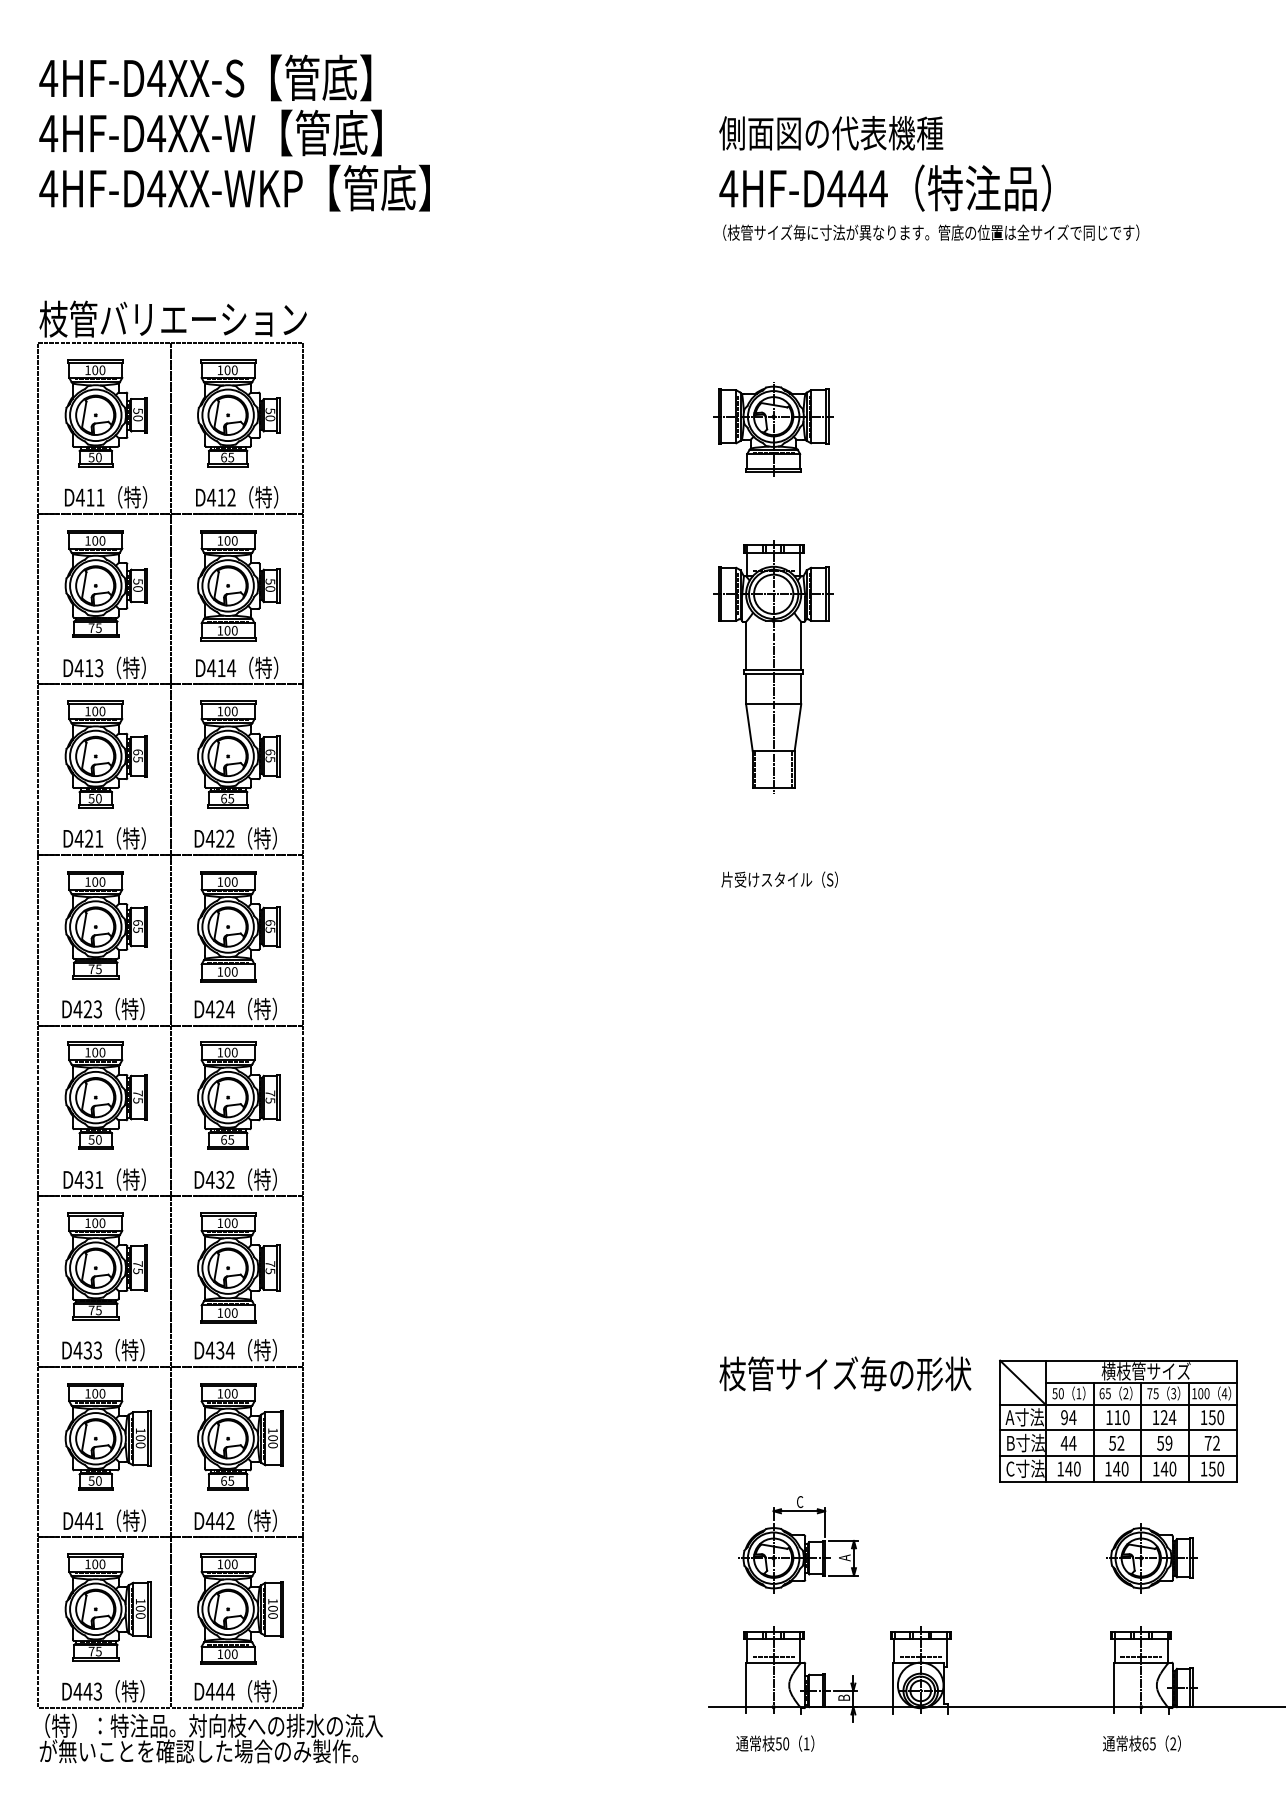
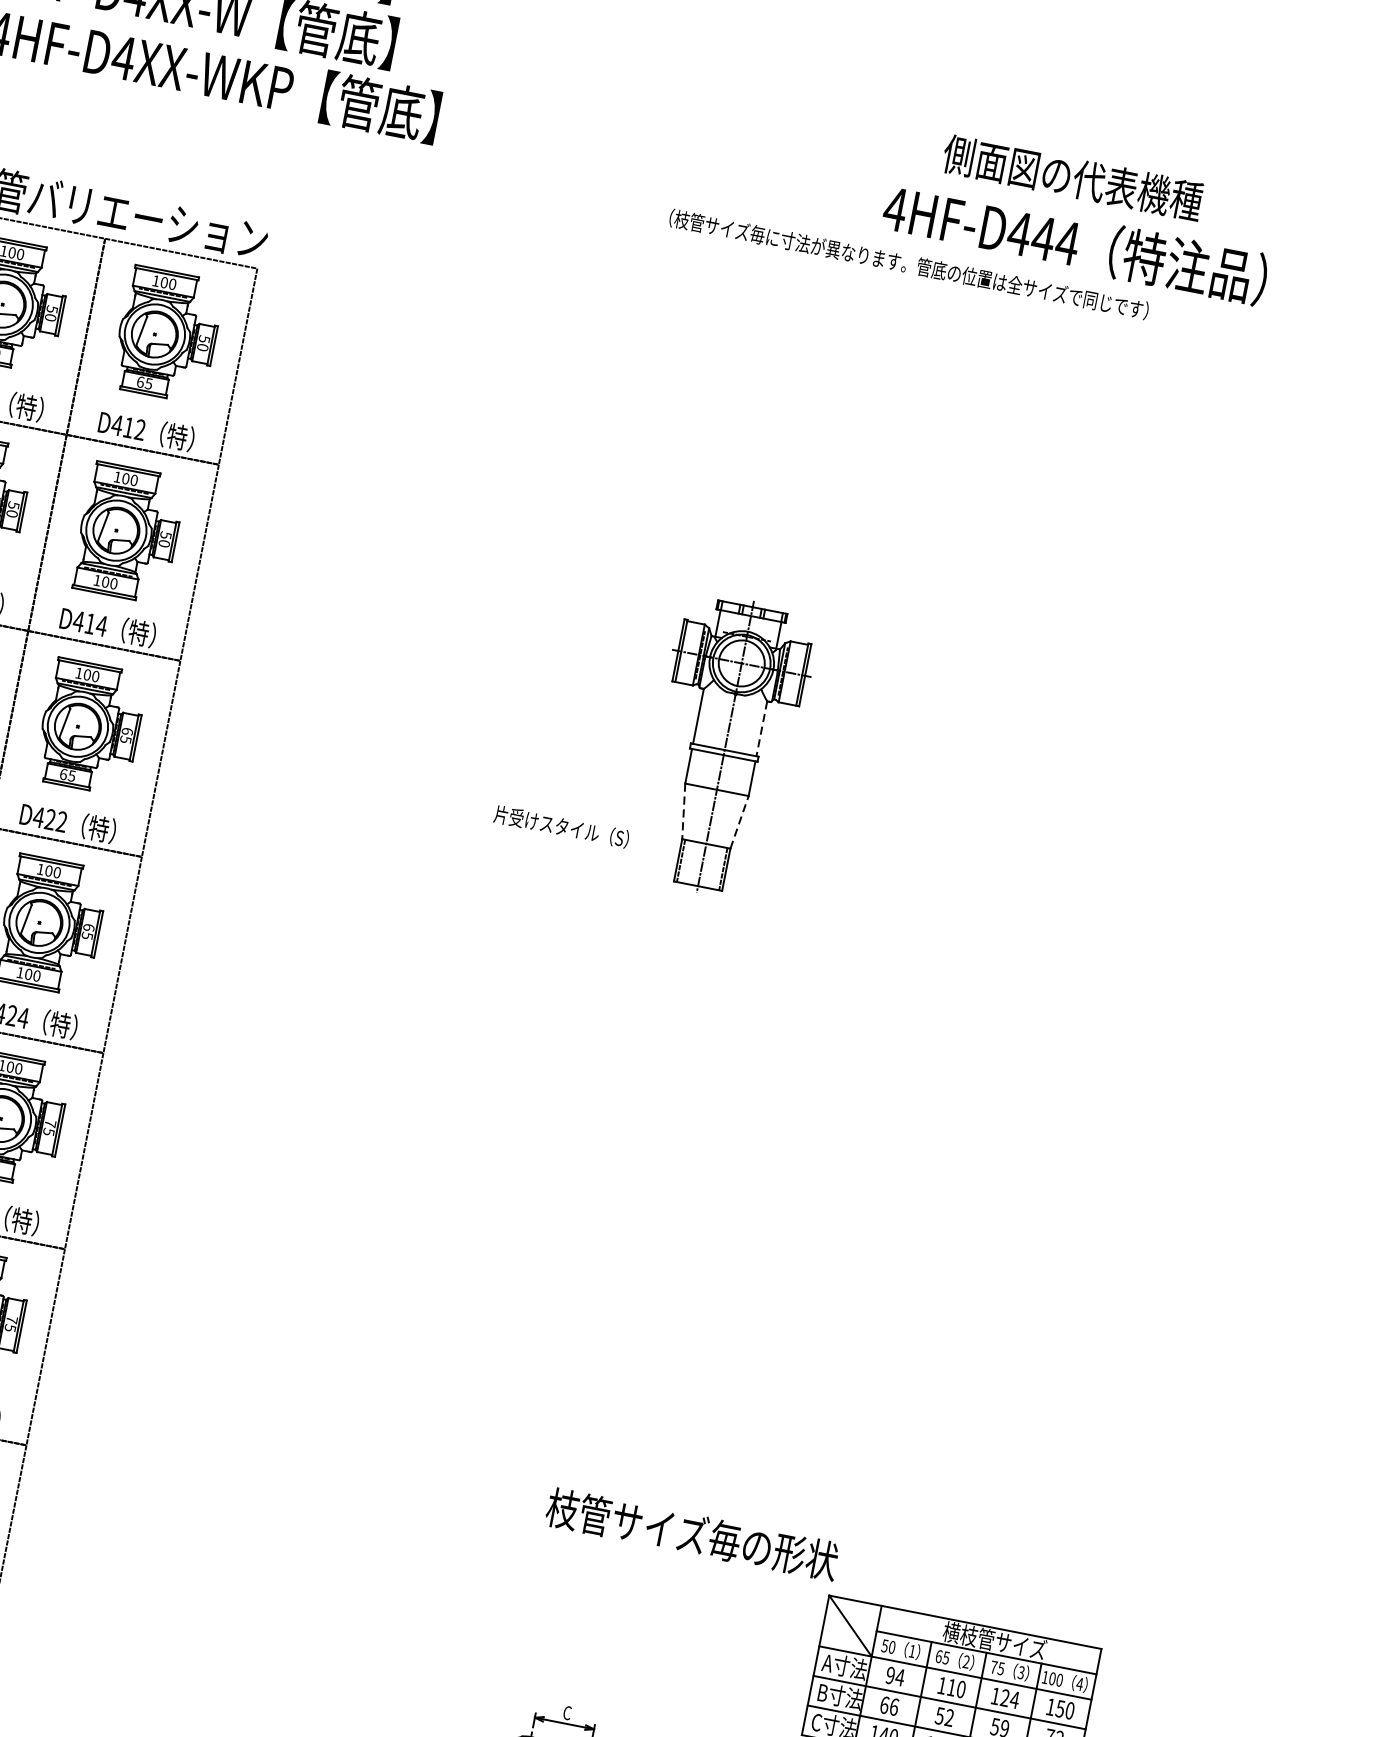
text: (831, 133) -> (1073, 178), moved
text: (884, 187) -> (1074, 242), moved
text: (931, 232) -> (909, 264), moved
part: (773, 429) -> (778, 473), removed
line: (801, 645) -> (762, 728), solid -> dashed
line: (749, 727) -> (683, 811), solid -> dashed
line: (797, 727) -> (739, 821), solid -> dashed
text: (779, 879) -> (561, 826), moved
text: (845, 1373) -> (692, 1533), moved
text: (1068, 1442) -> (889, 1705), 44 -> 66

